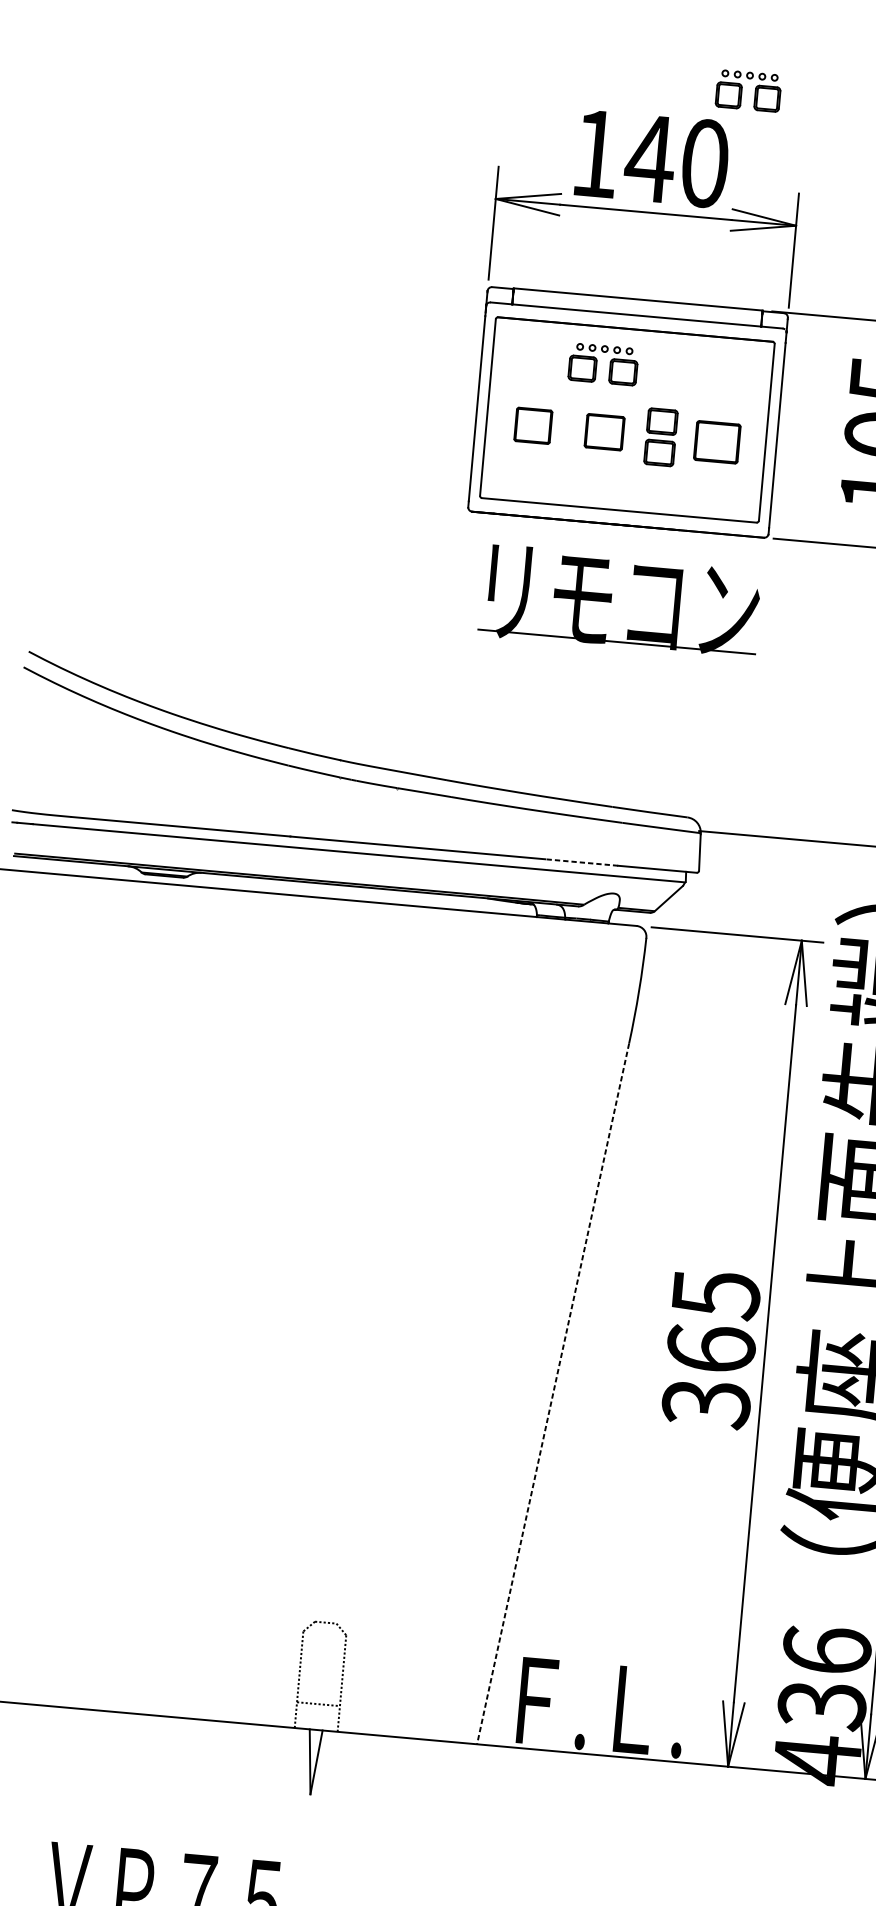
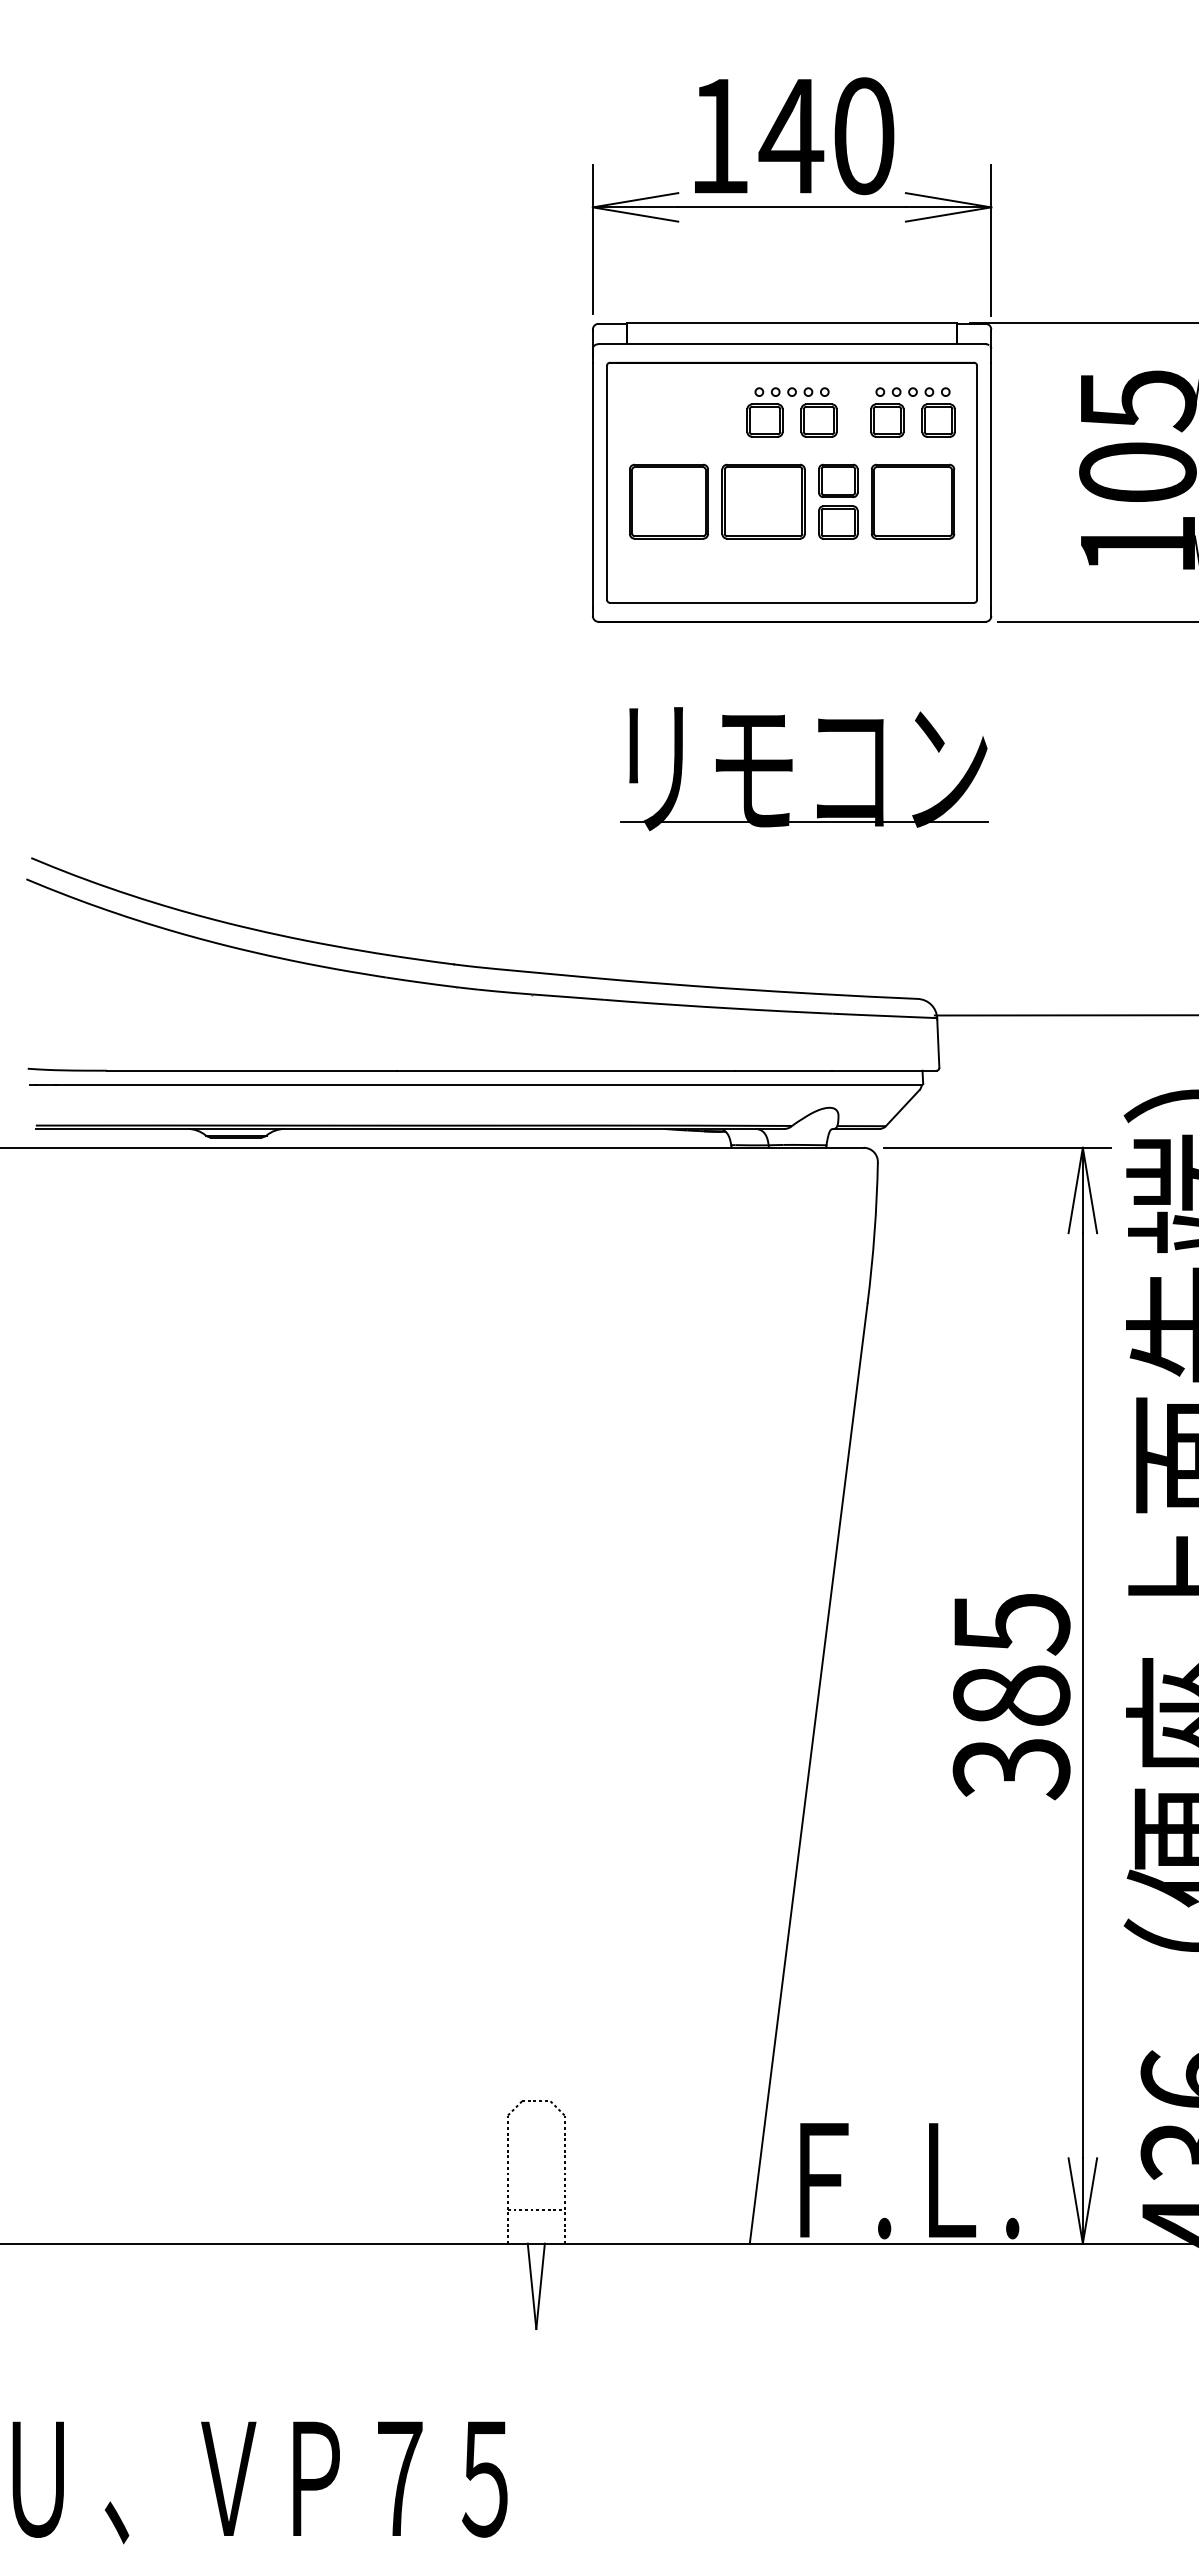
part: (742, 90) -> (904, 412), moved
part: (597, 363) -> (783, 412), moved
part: (533, 425) -> (668, 501), size x1.67
part: (604, 432) -> (763, 501), size x1.67
part: (716, 442) -> (912, 501), size x1.43
part: (611, 601) -> (792, 769), moved
line: (581, 862) -> (783, 1070), dashed -> solid
text: (711, 1348) -> (1011, 1695), 365 -> 385
line: (552, 1393) -> (808, 1773), dashed -> solid

